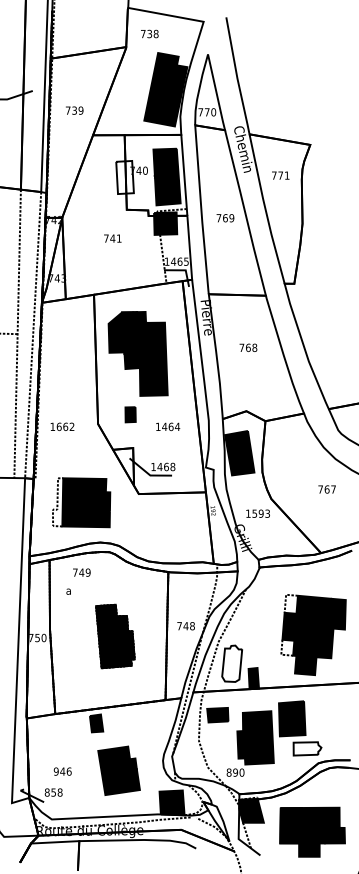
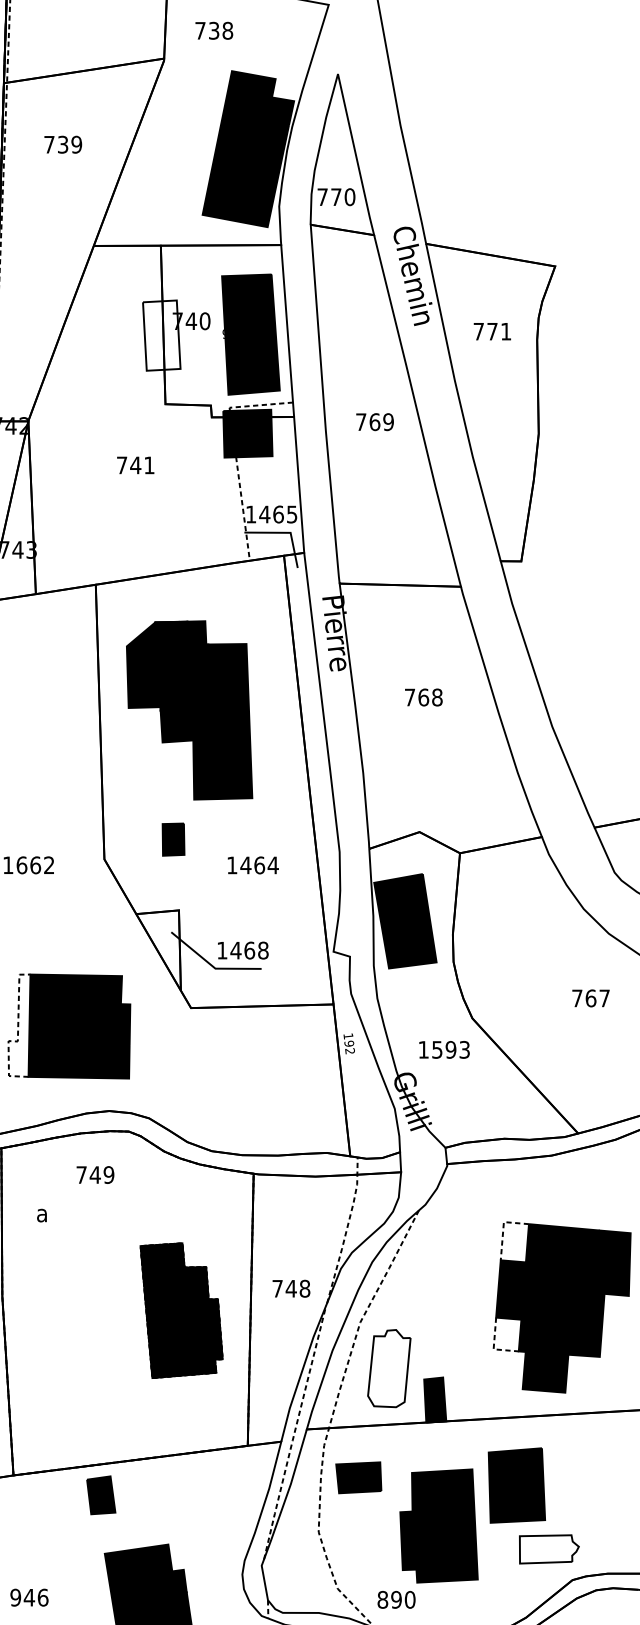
text: (74, 110) -> (62, 144), moved
text: (81, 572) -> (94, 1174), moved
part: (115, 636) -> (181, 1310), moved

